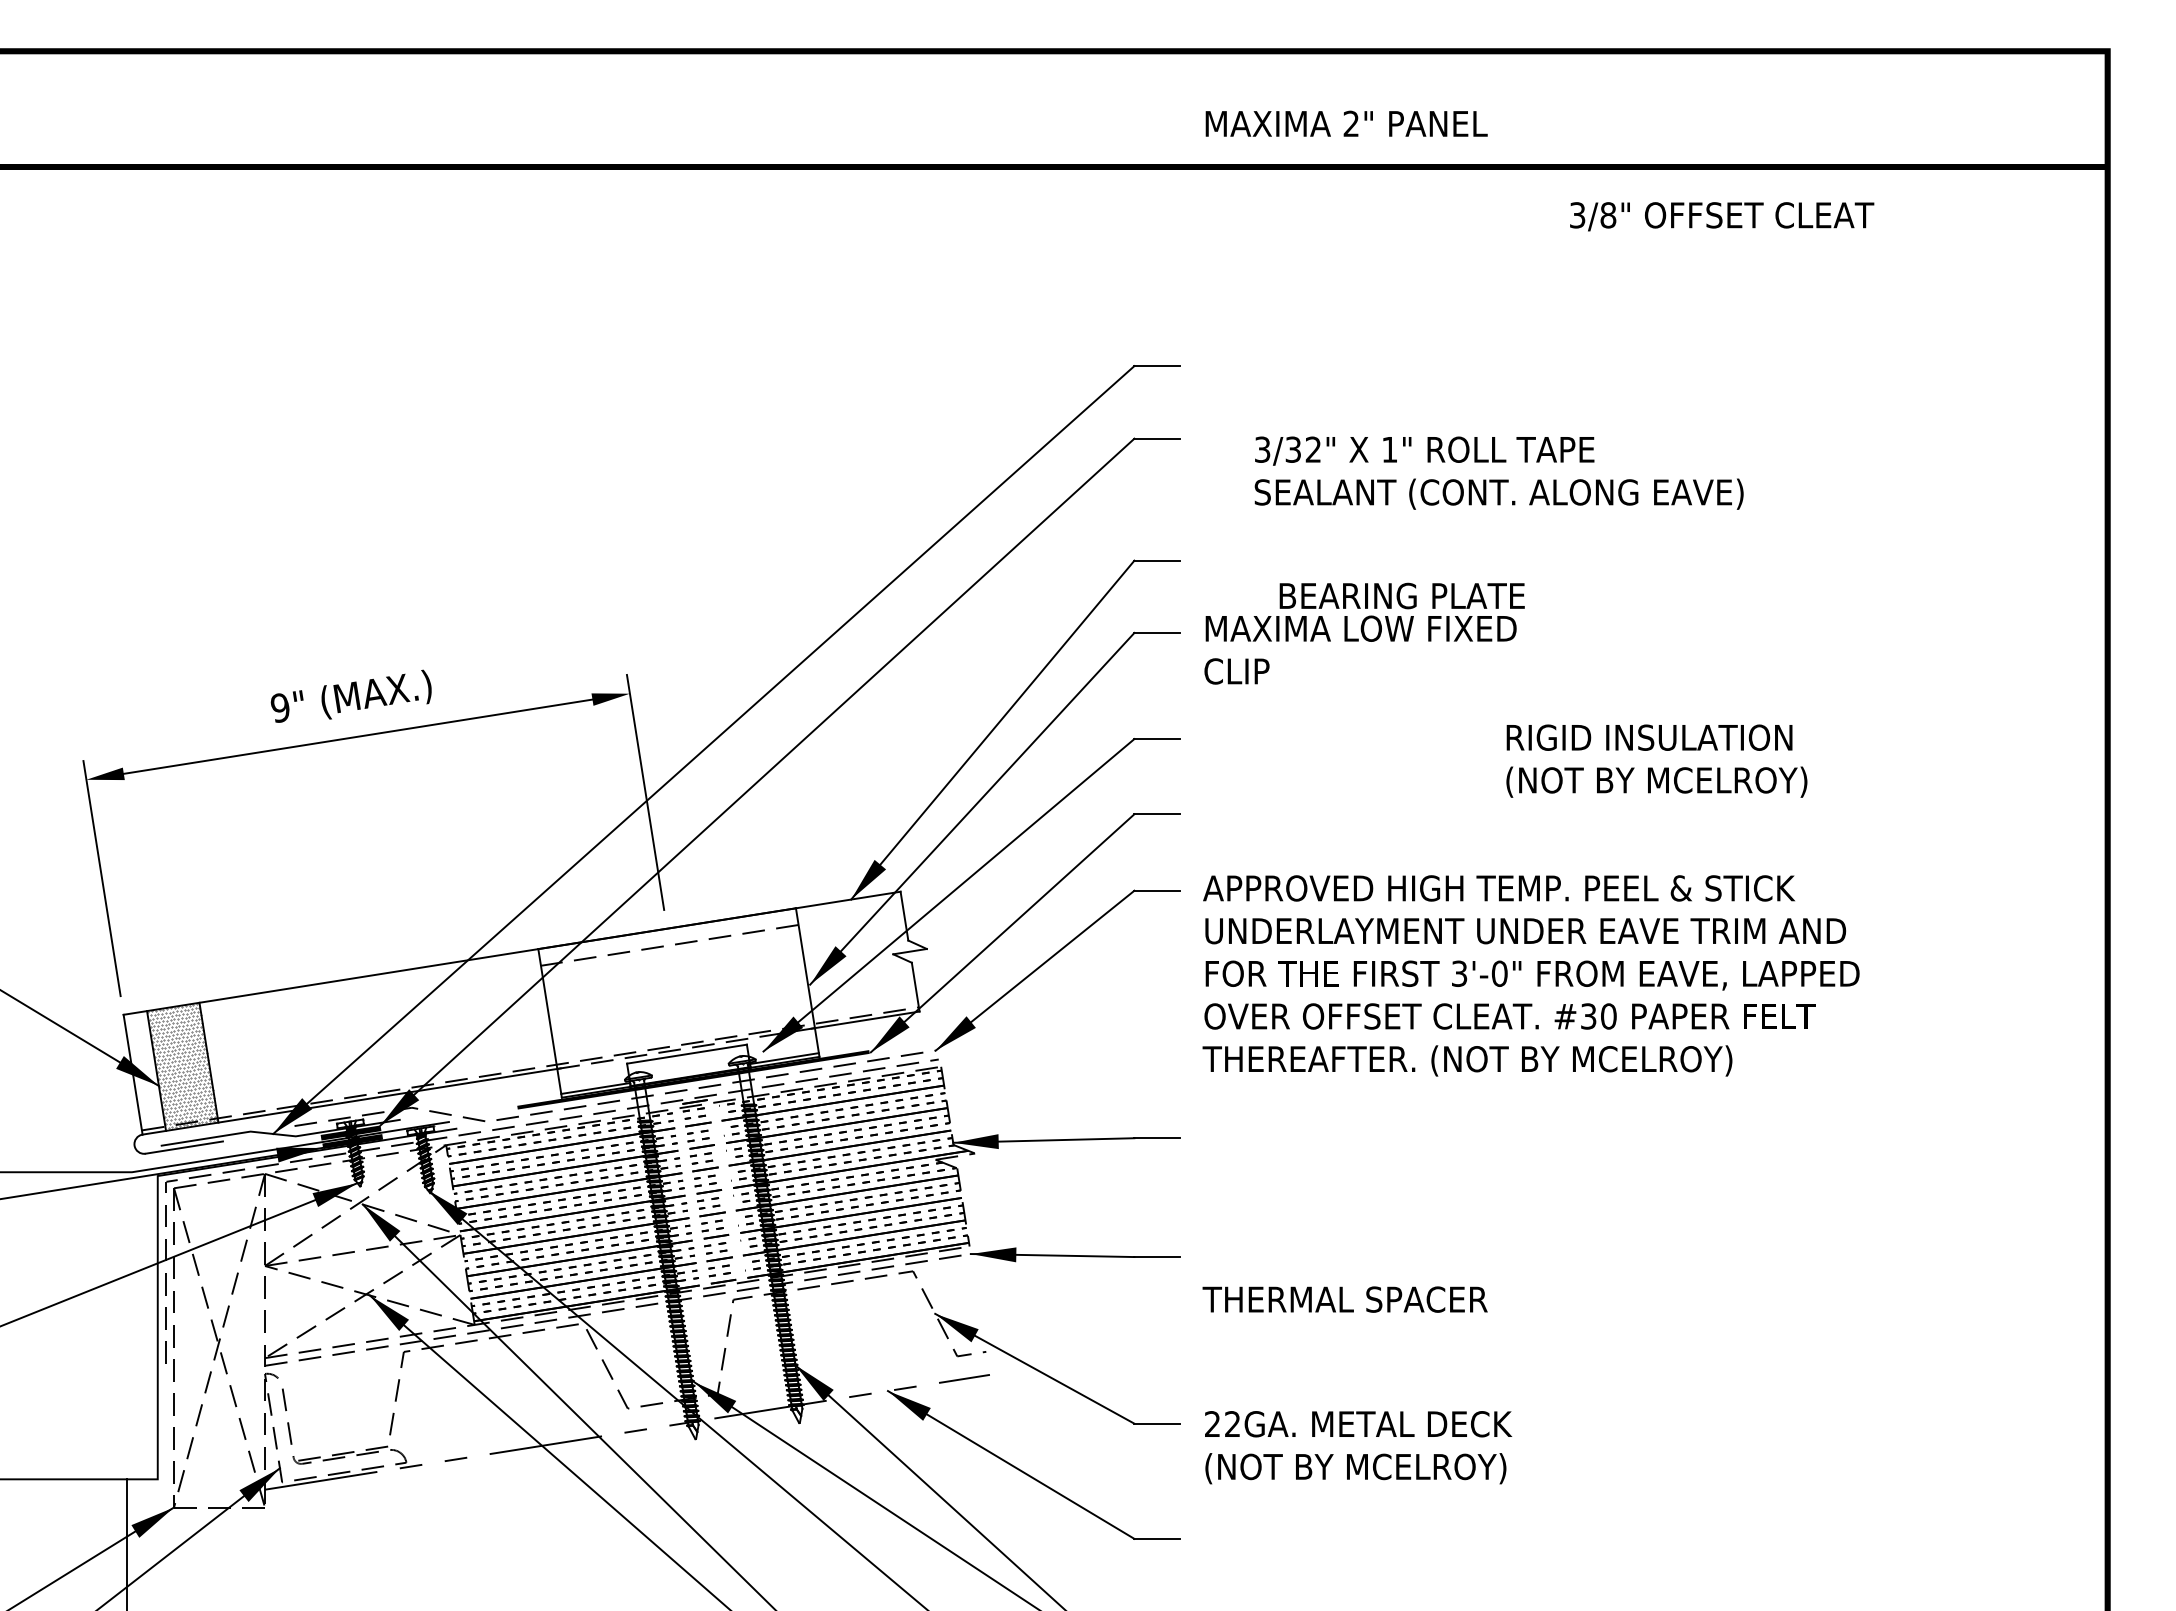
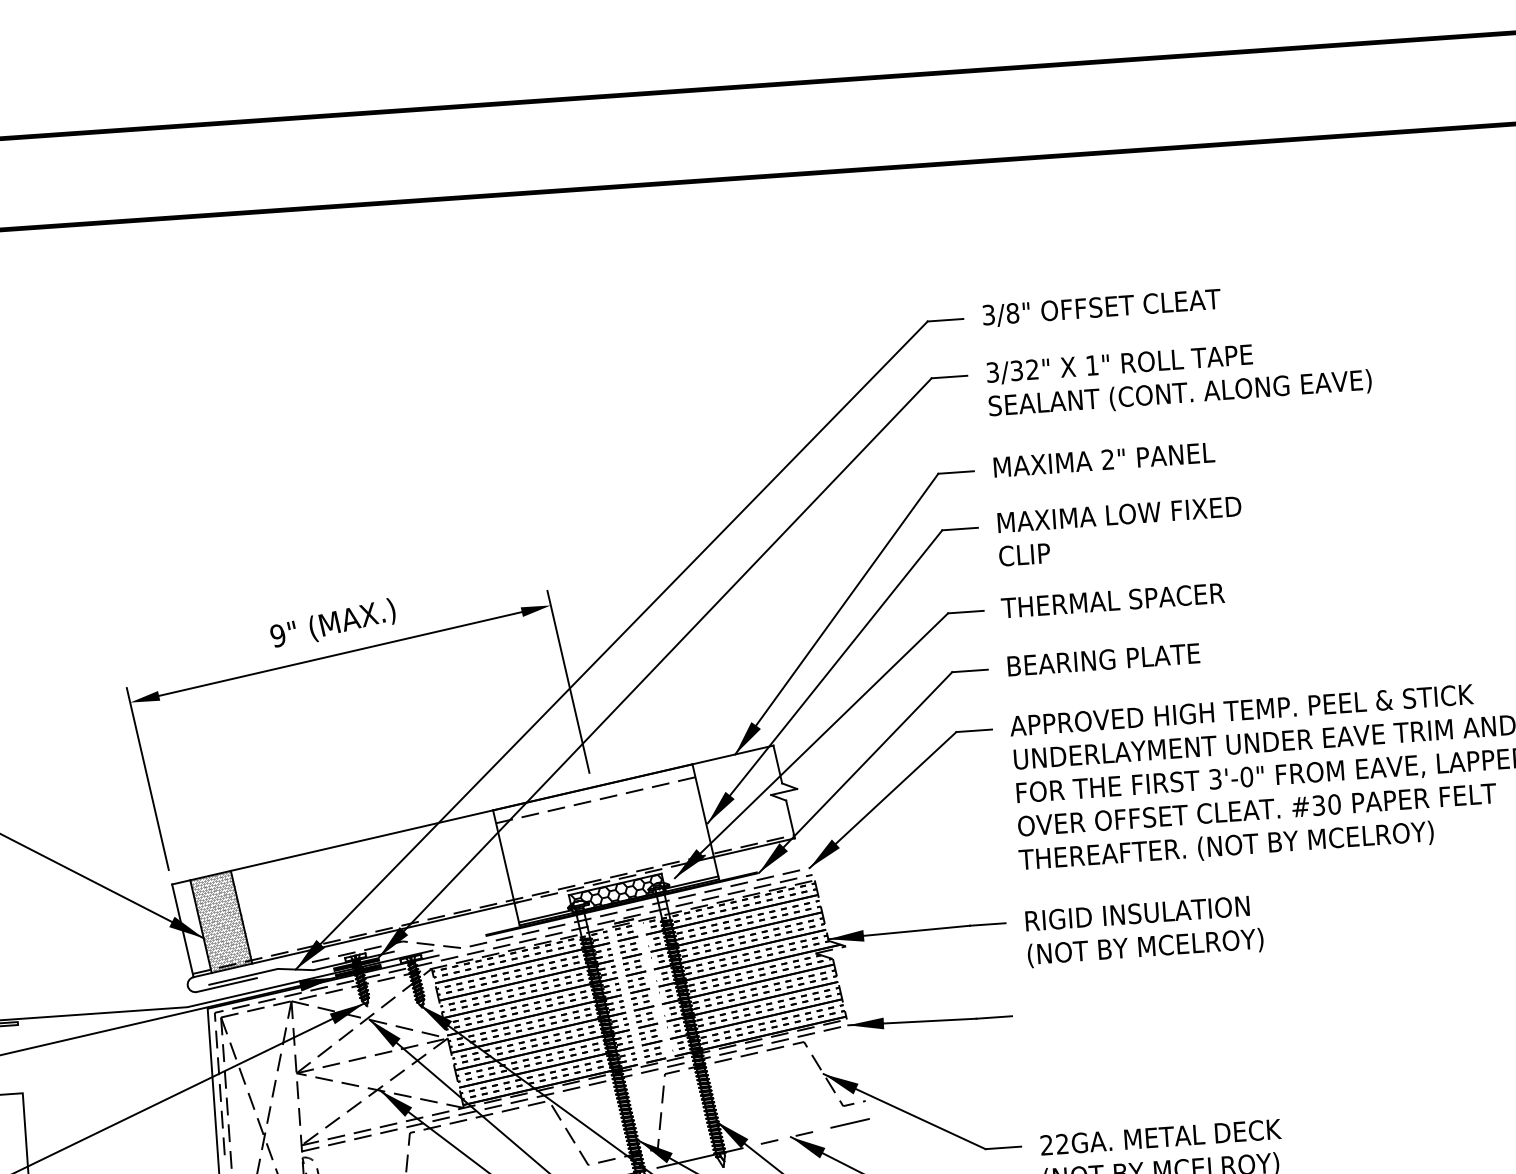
text: (1346, 123) -> (1104, 459), moved
text: (1722, 216) -> (1102, 308), moved
text: (1498, 472) -> (1178, 377), moved
text: (1401, 595) -> (1103, 659), moved
text: (1656, 760) -> (1144, 931), moved
hatch: (688, 1065) -> (617, 893), added
text: (1344, 1299) -> (1112, 600), moved

